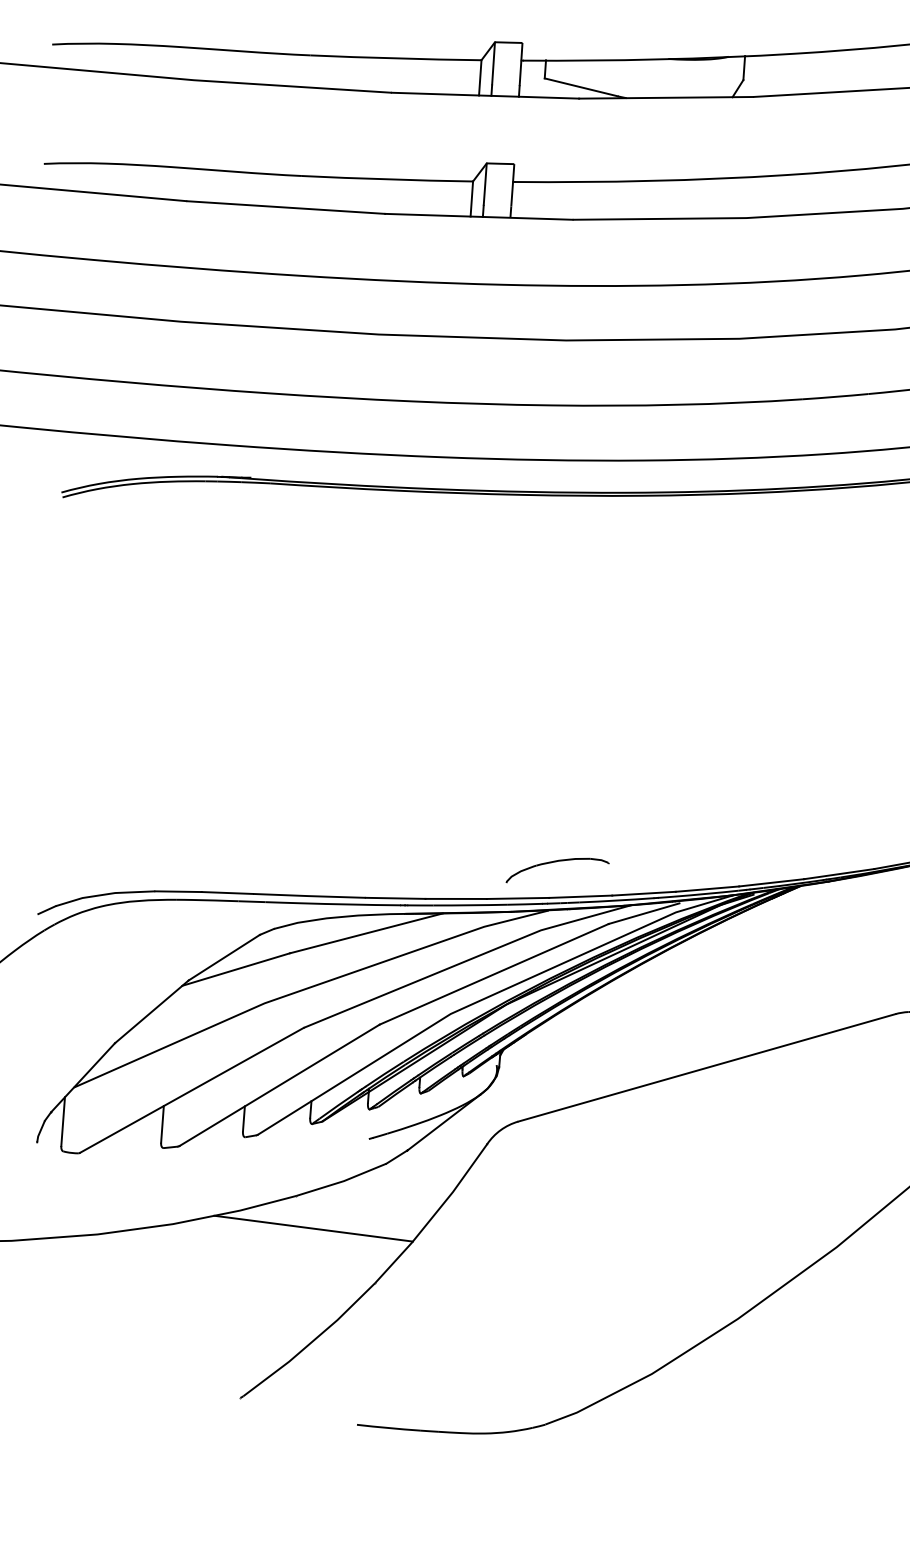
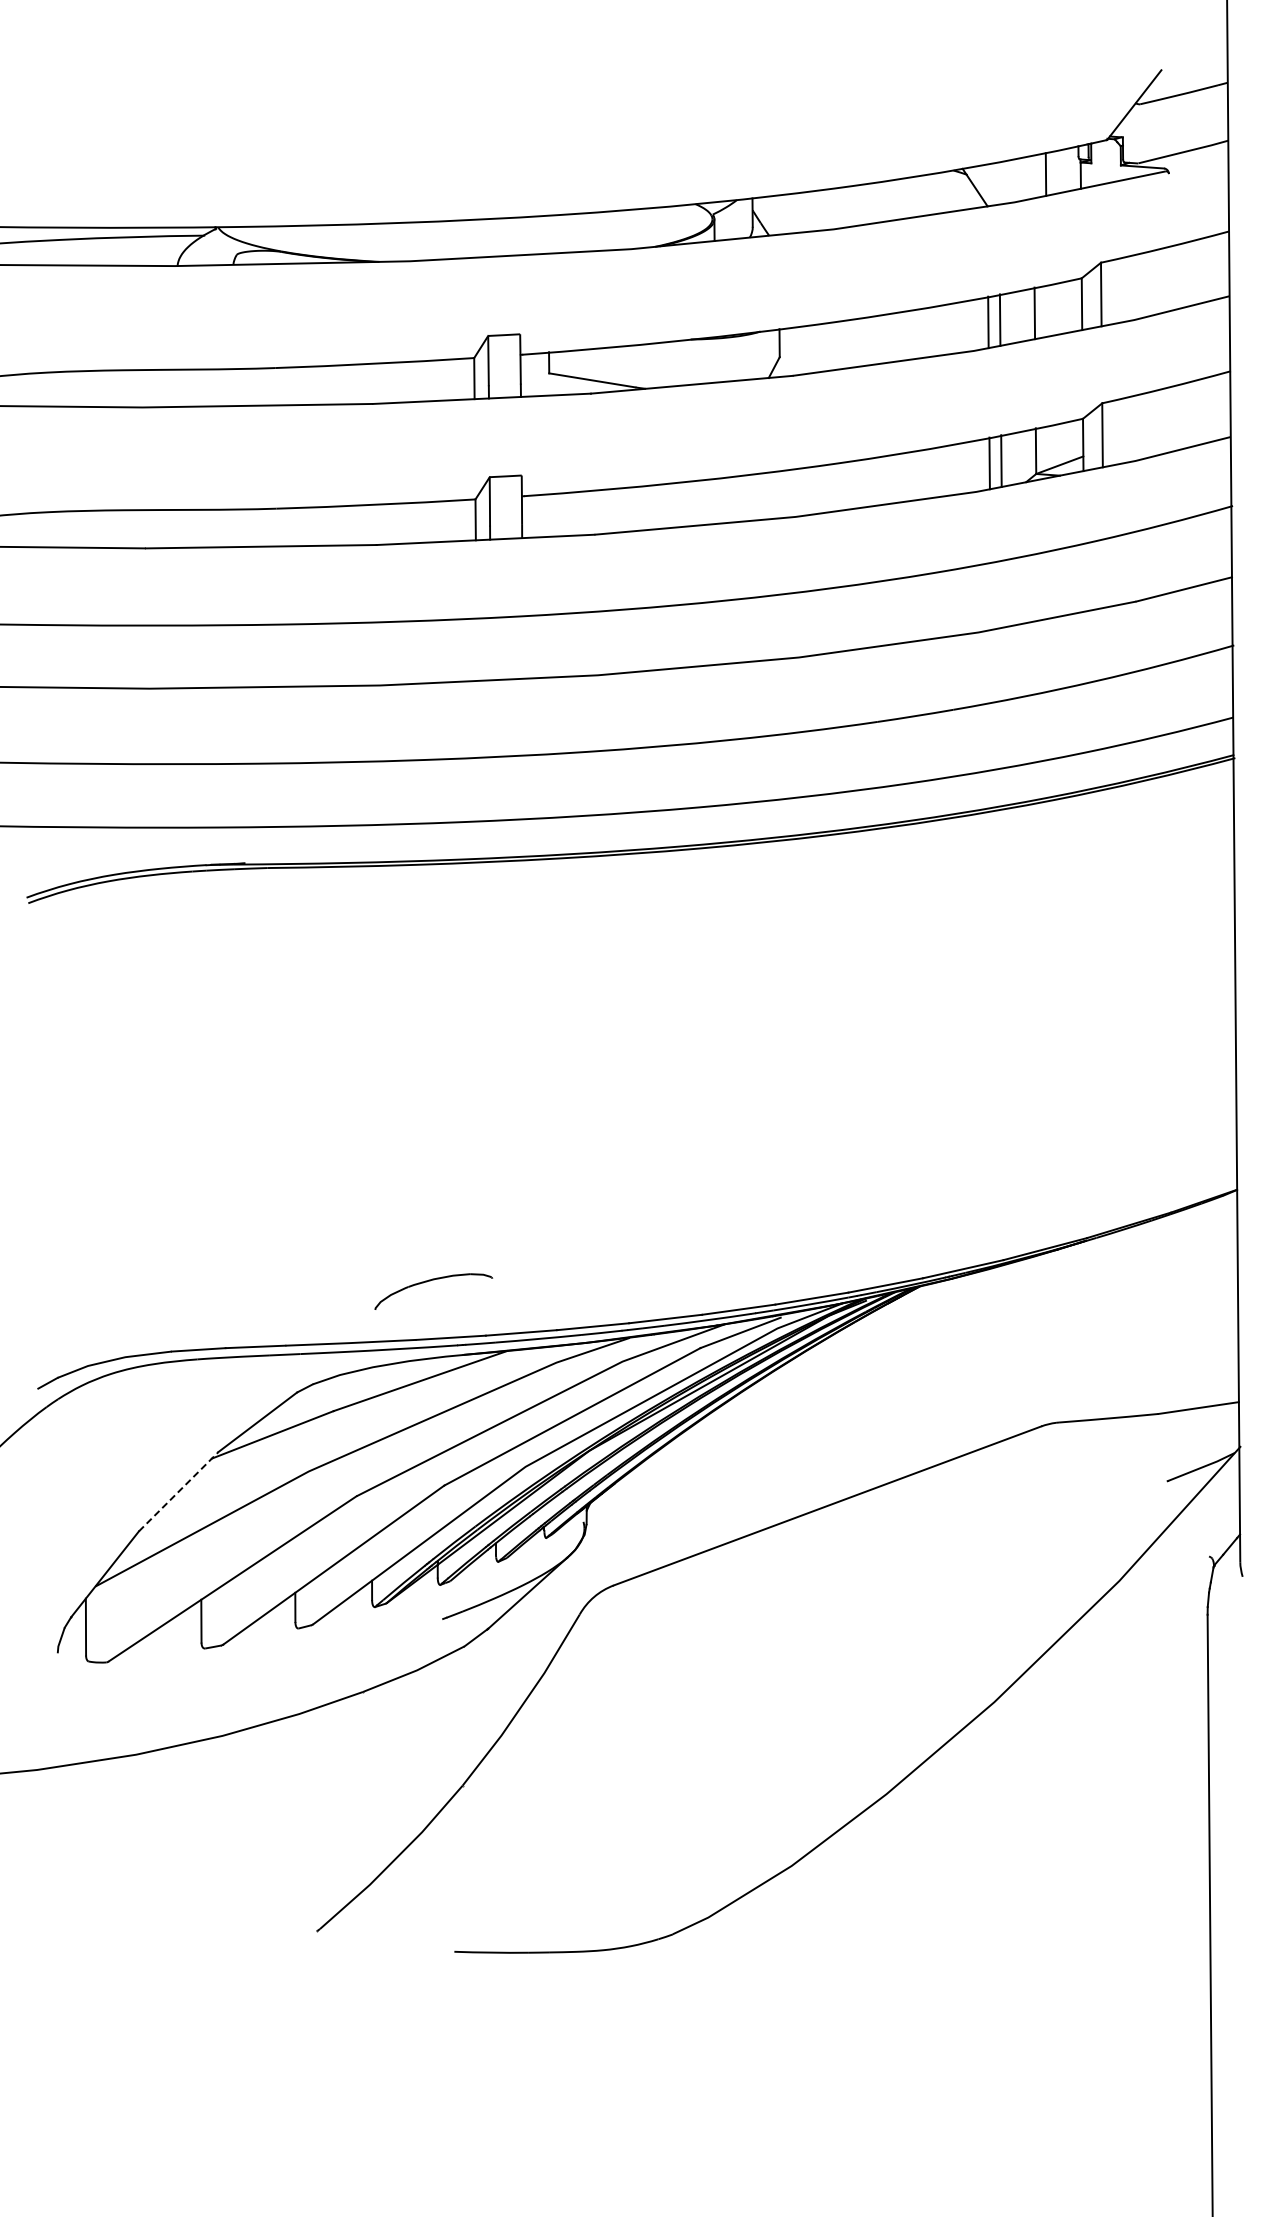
part: (555, 862) -> (430, 1281), moved
line: (152, 1011) -> (179, 1491), solid -> dashed
line: (313, 1228) -> (385, 1728), removed

